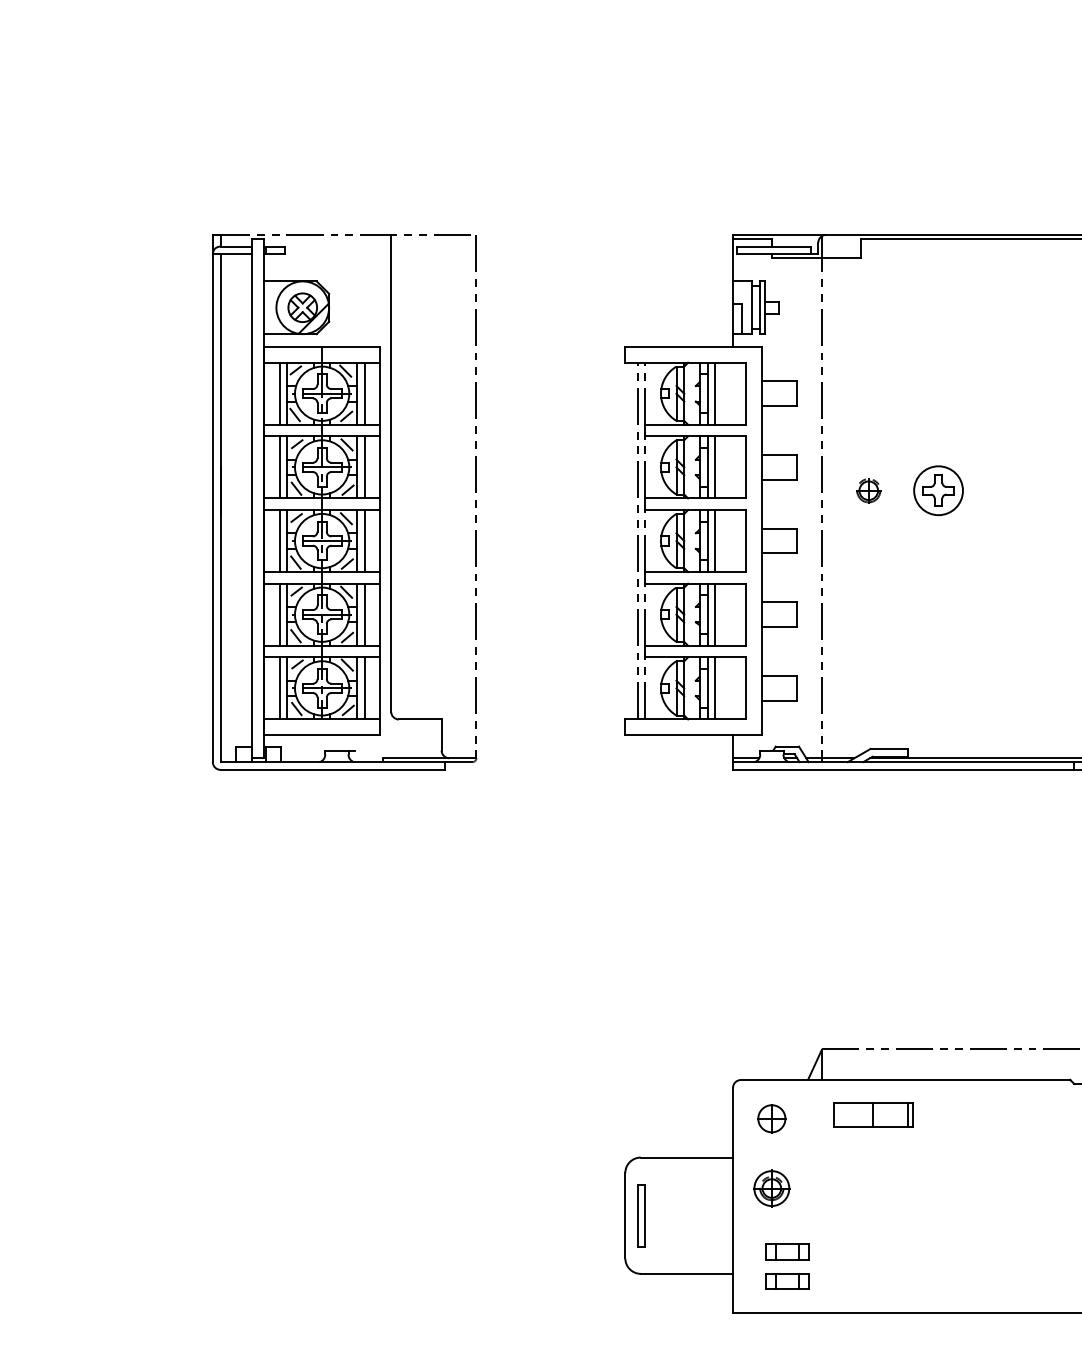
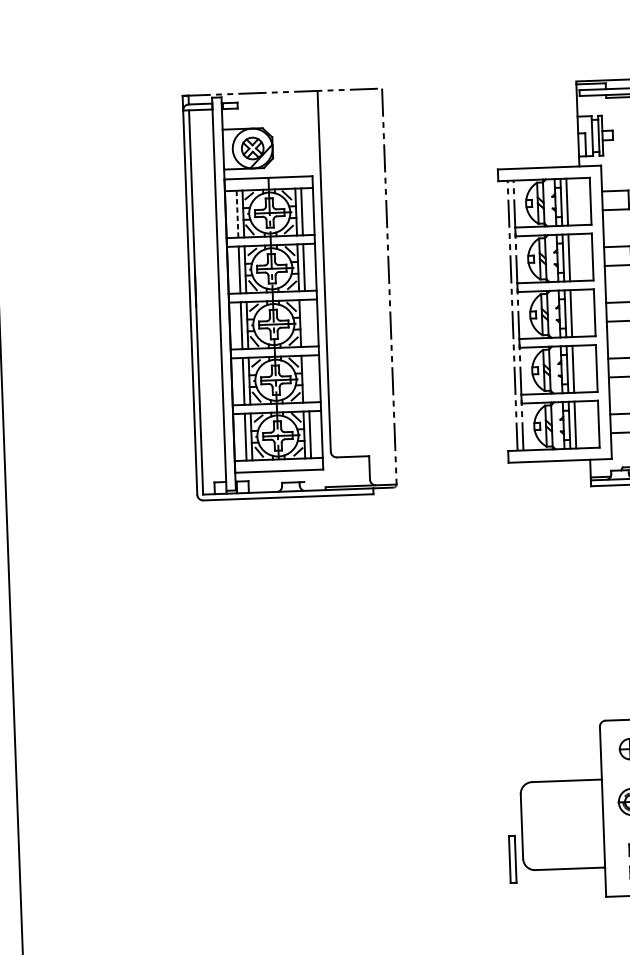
line: (279, 394) -> (237, 214), solid -> dashed
line: (364, 541) -> (305, 323), removed
line: (364, 614) -> (307, 378), removed
part: (641, 1215) -> (512, 859), moved

